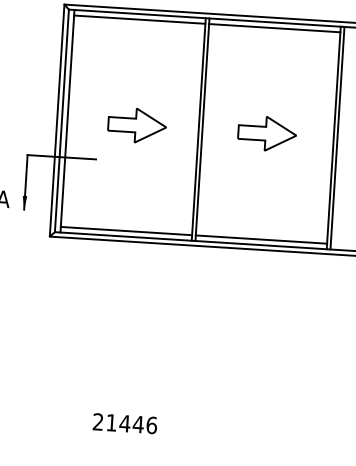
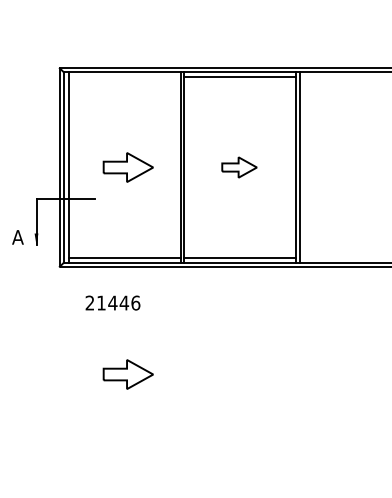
line: (139, 20) -> (124, 77), removed
part: (267, 133) -> (239, 167), size x0.7
part: (121, 367) -> (127, 374), added
text: (124, 422) -> (112, 302), moved

